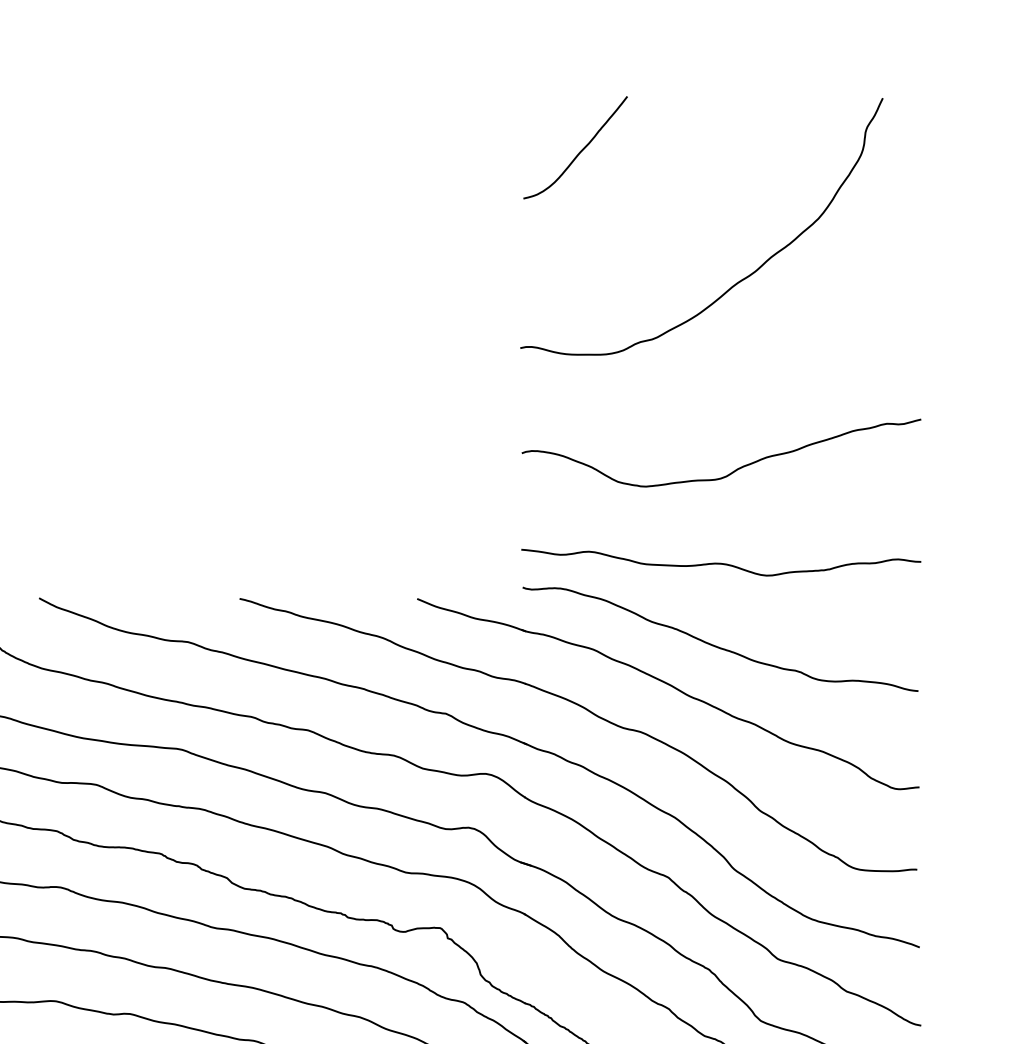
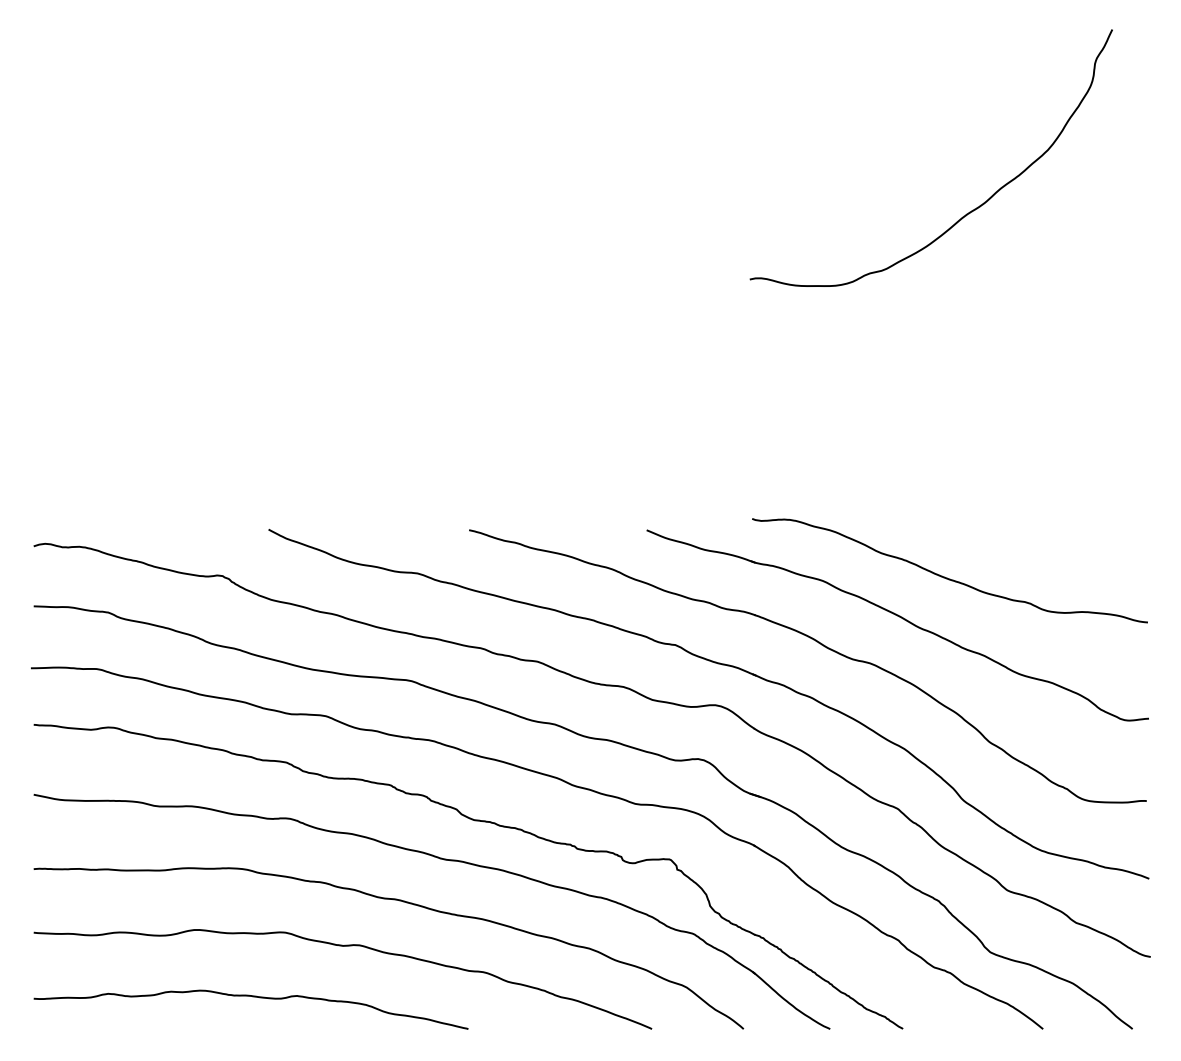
curve: (580, 151) -> (809, 82), removed
curve: (731, 472) -> (960, 403), removed
curve: (721, 563) -> (950, 494), removed

